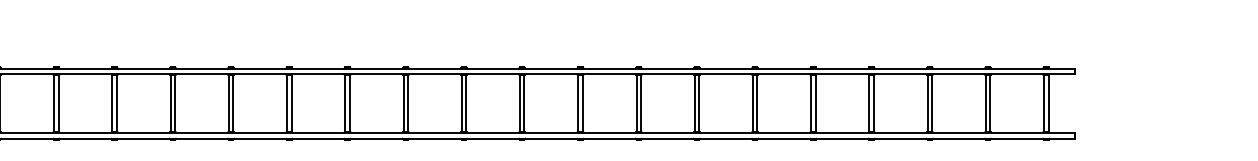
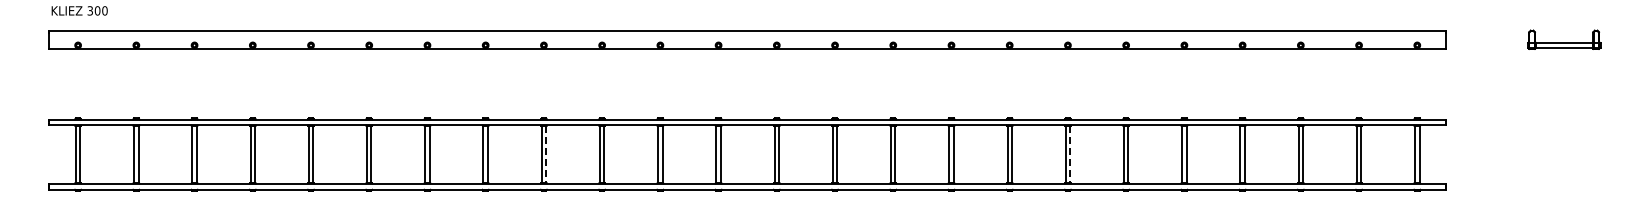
line: (175, 104) -> (546, 155), solid -> dashed
line: (699, 104) -> (1070, 155), solid -> dashed

